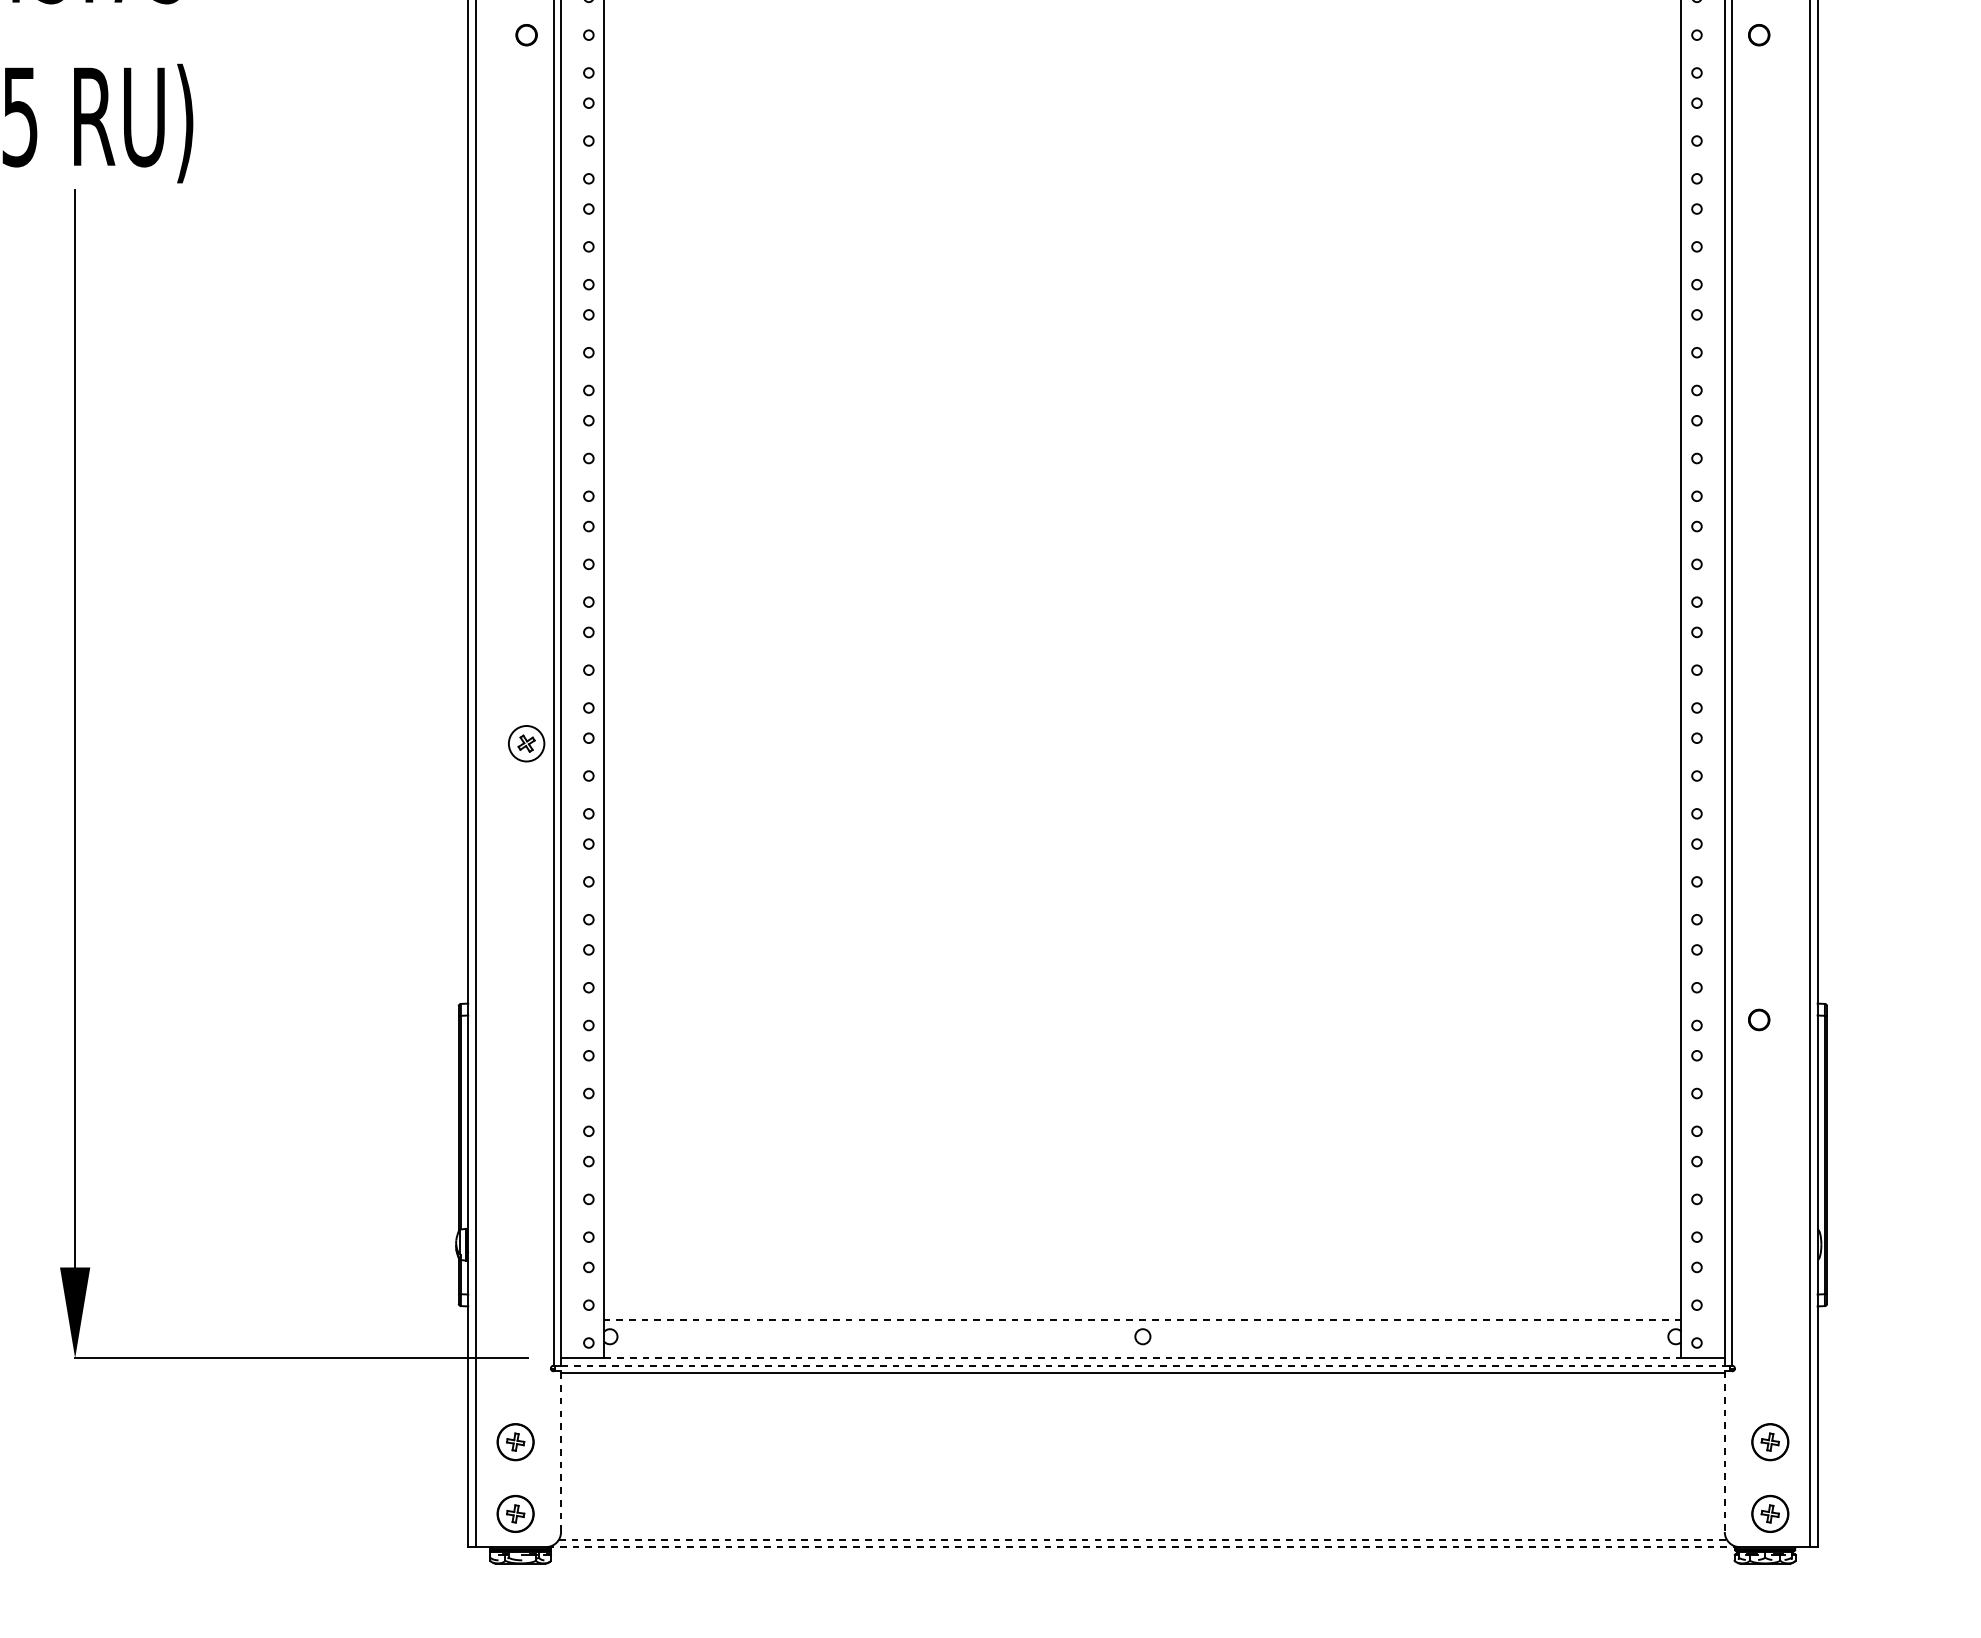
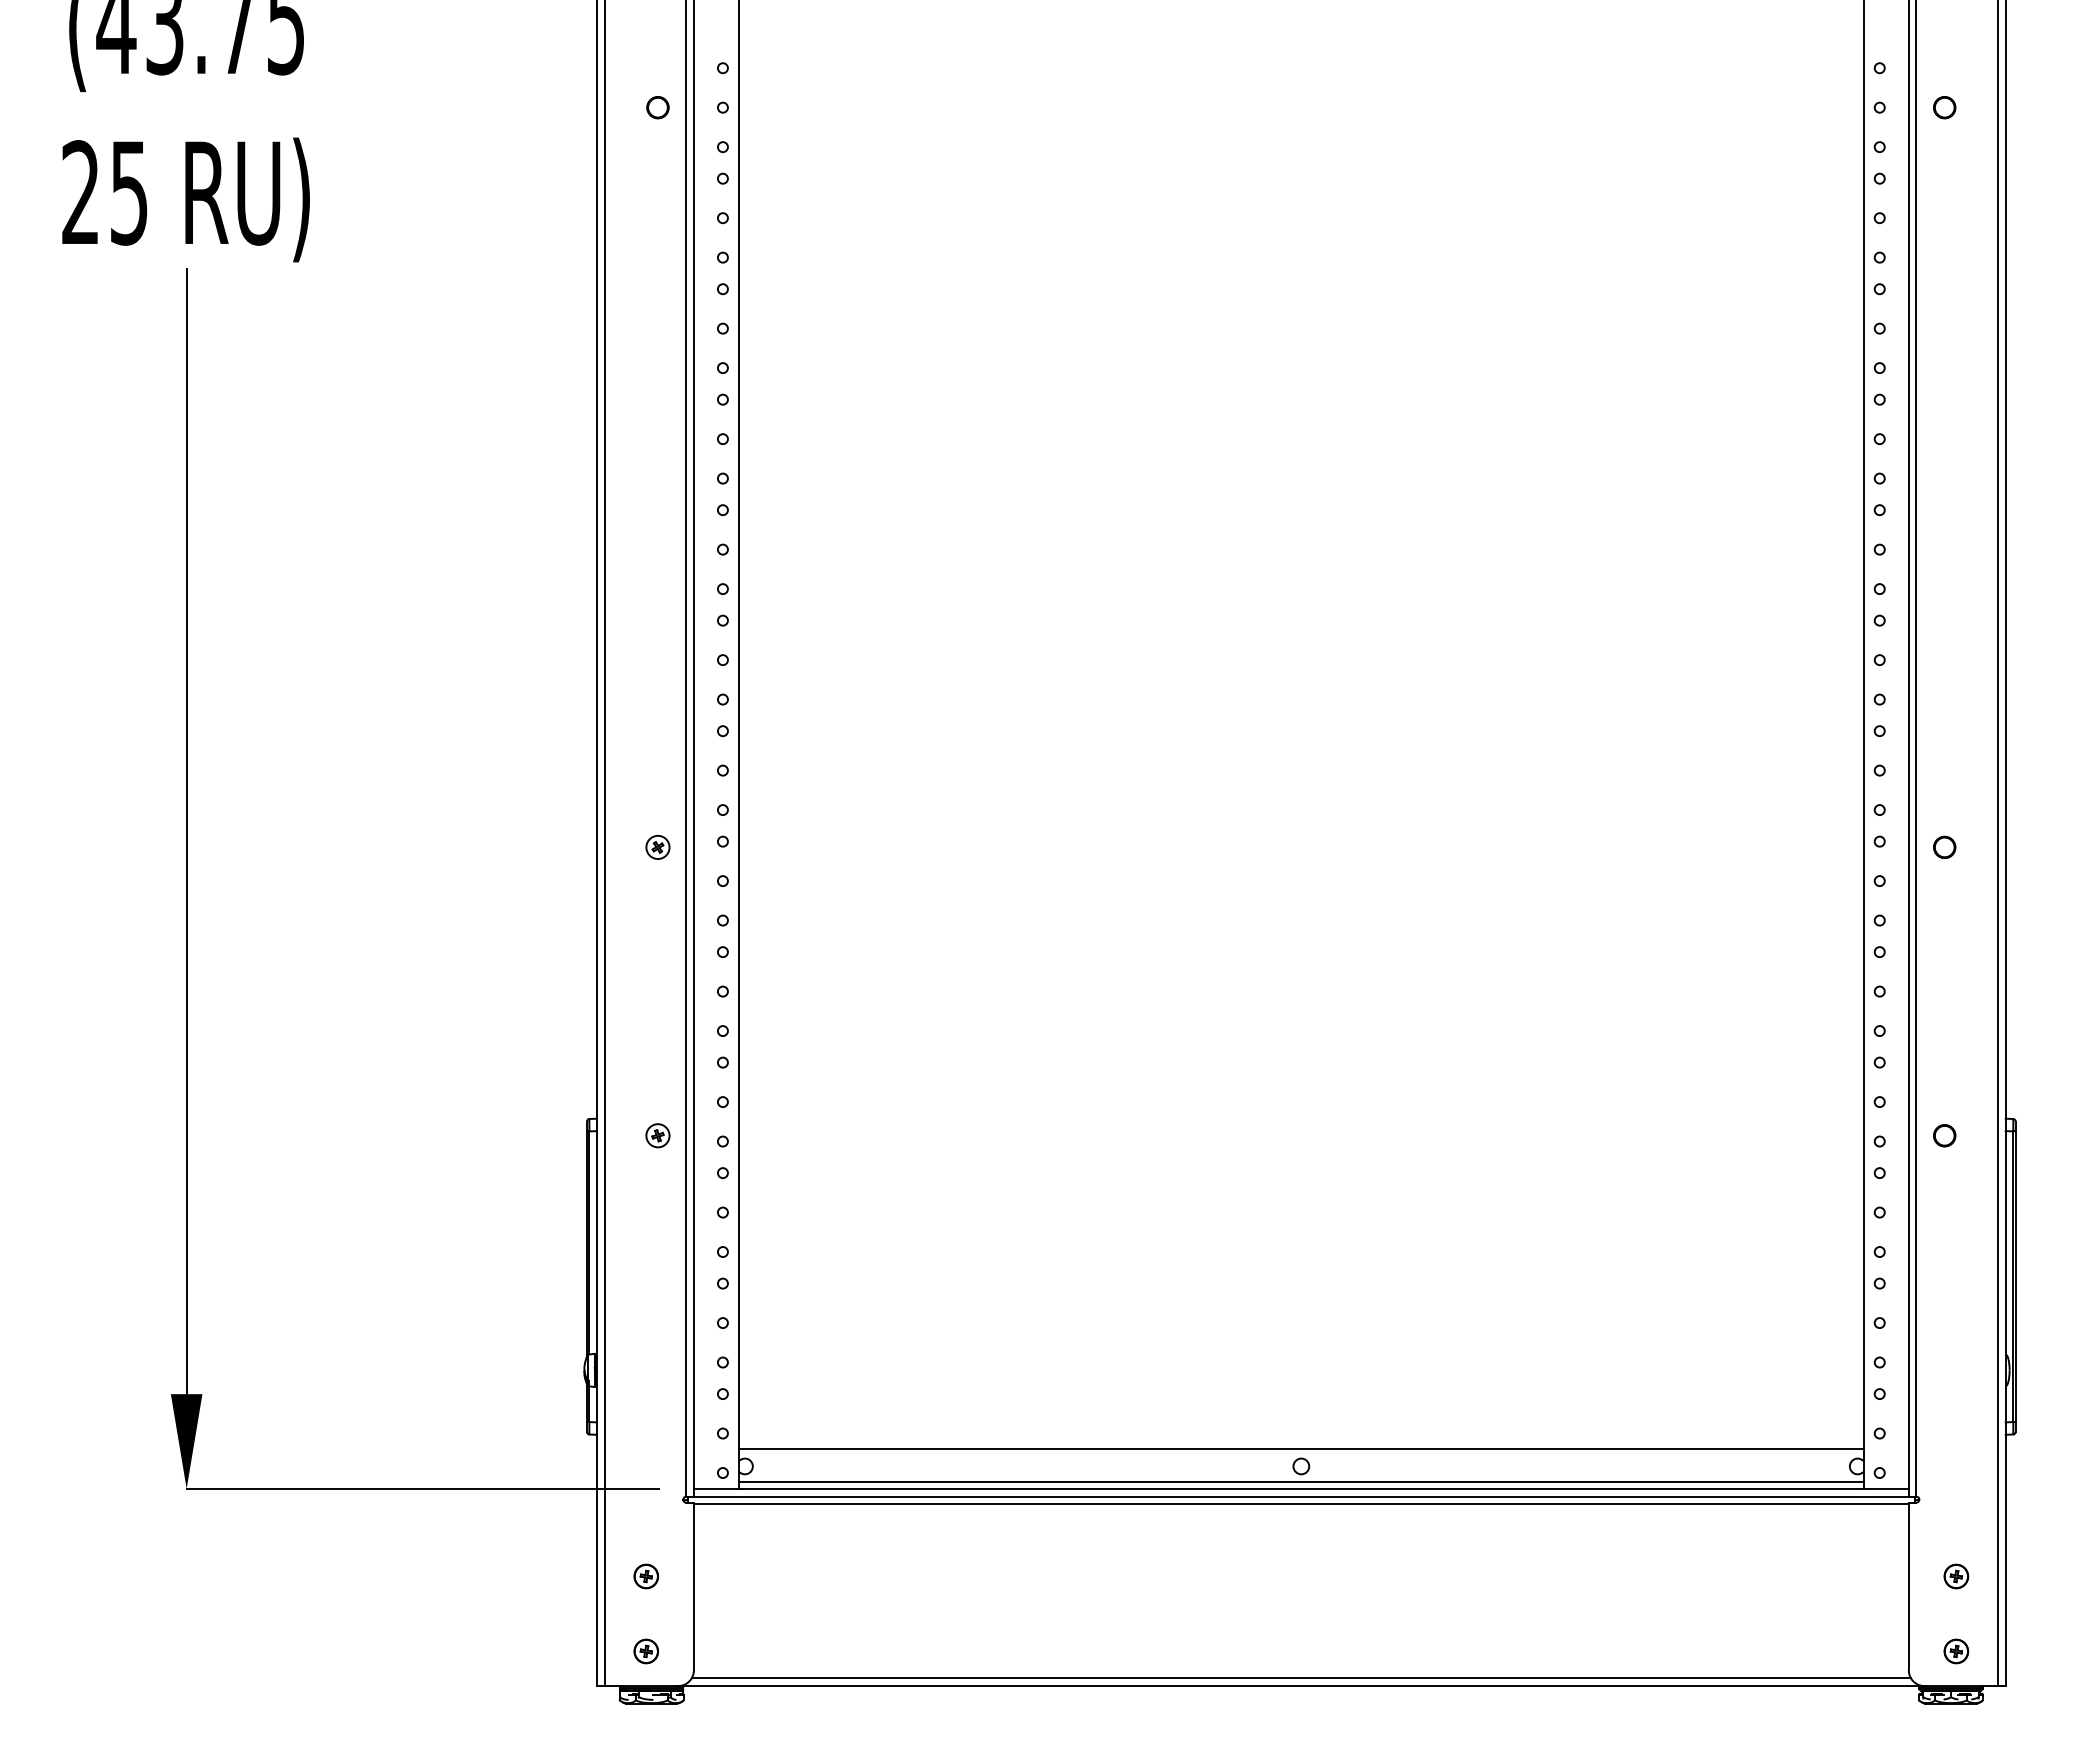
part: (526, 743) -> (657, 847), size x0.62
part: (1758, 743) -> (1944, 847), added
part: (526, 1019) -> (657, 1135), added
line: (1142, 1320) -> (1300, 1449), dashed -> solid
line: (1143, 1351) -> (1301, 1481), added
line: (1143, 1357) -> (1301, 1488), dashed -> solid
line: (1143, 1365) -> (1301, 1496), dashed -> solid
part: (514, 1442) -> (645, 1576), size x0.62
part: (1770, 1442) -> (1956, 1576), size x0.62
line: (560, 1451) -> (693, 1586), dashed -> solid
line: (1724, 1451) -> (1908, 1586), dashed -> solid
part: (514, 1513) -> (645, 1651), size x0.62
part: (1770, 1513) -> (1956, 1651), size x0.62
line: (1143, 1539) -> (1301, 1678), dashed -> solid
line: (1142, 1547) -> (1300, 1686), dashed -> solid

